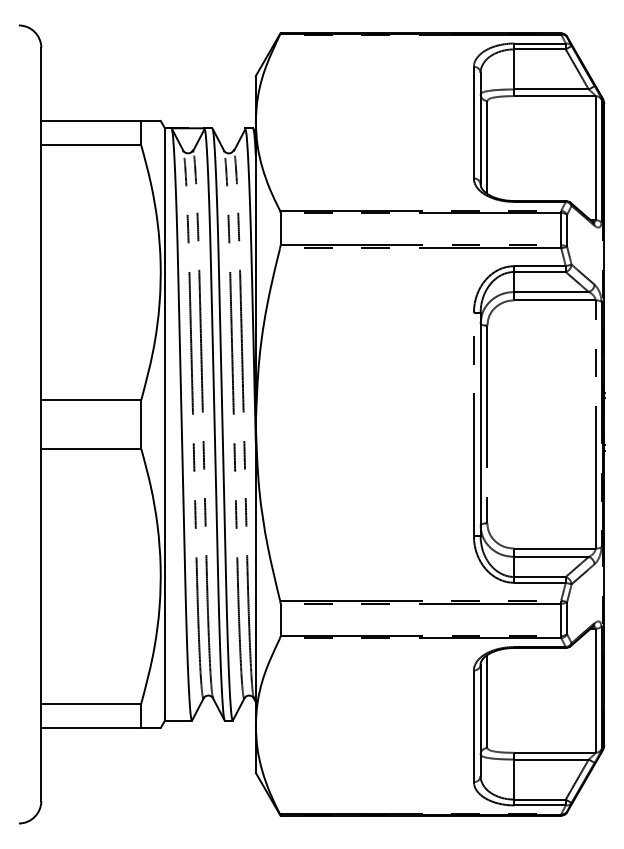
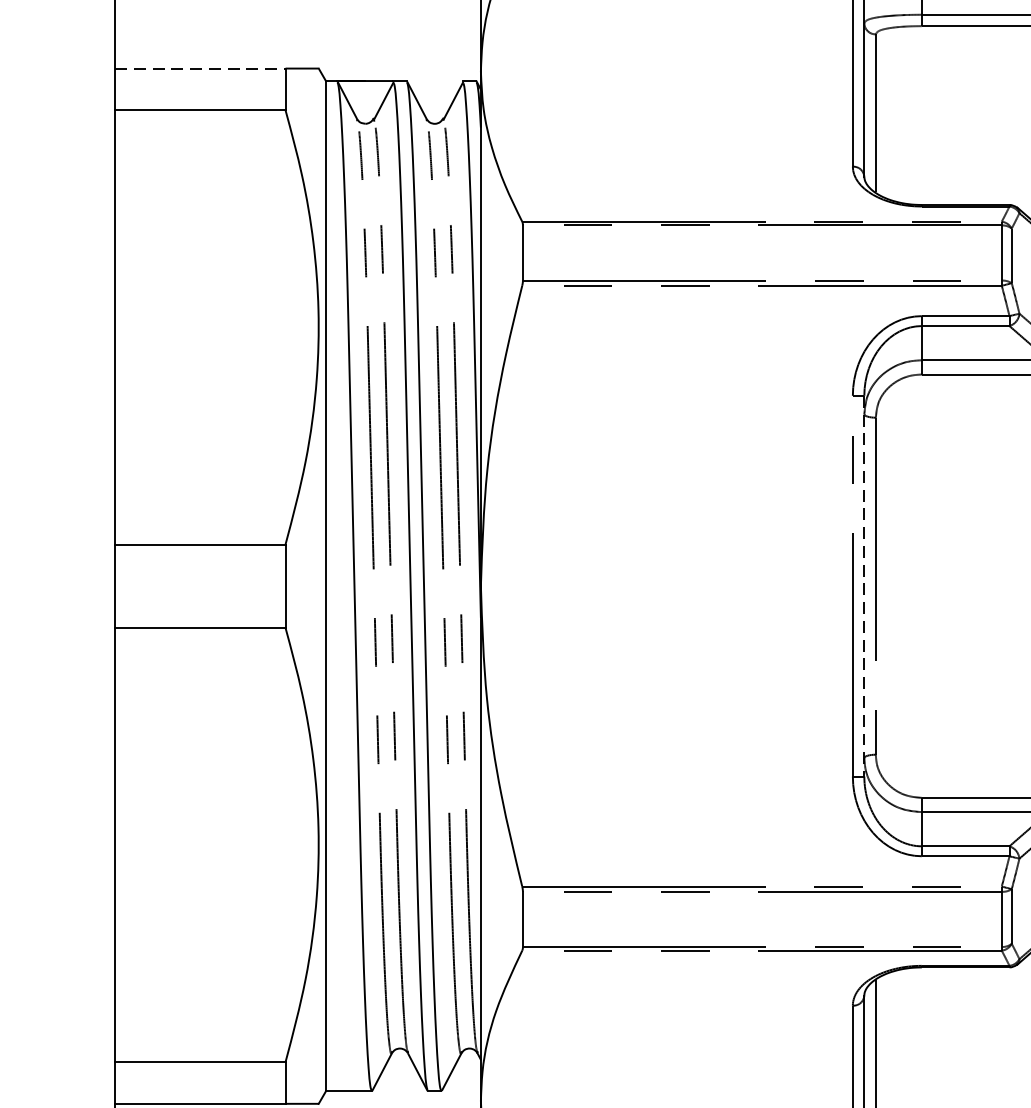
line: (91, 121) -> (200, 69), solid -> dashed
line: (480, 424) -> (864, 586), solid -> dashed

